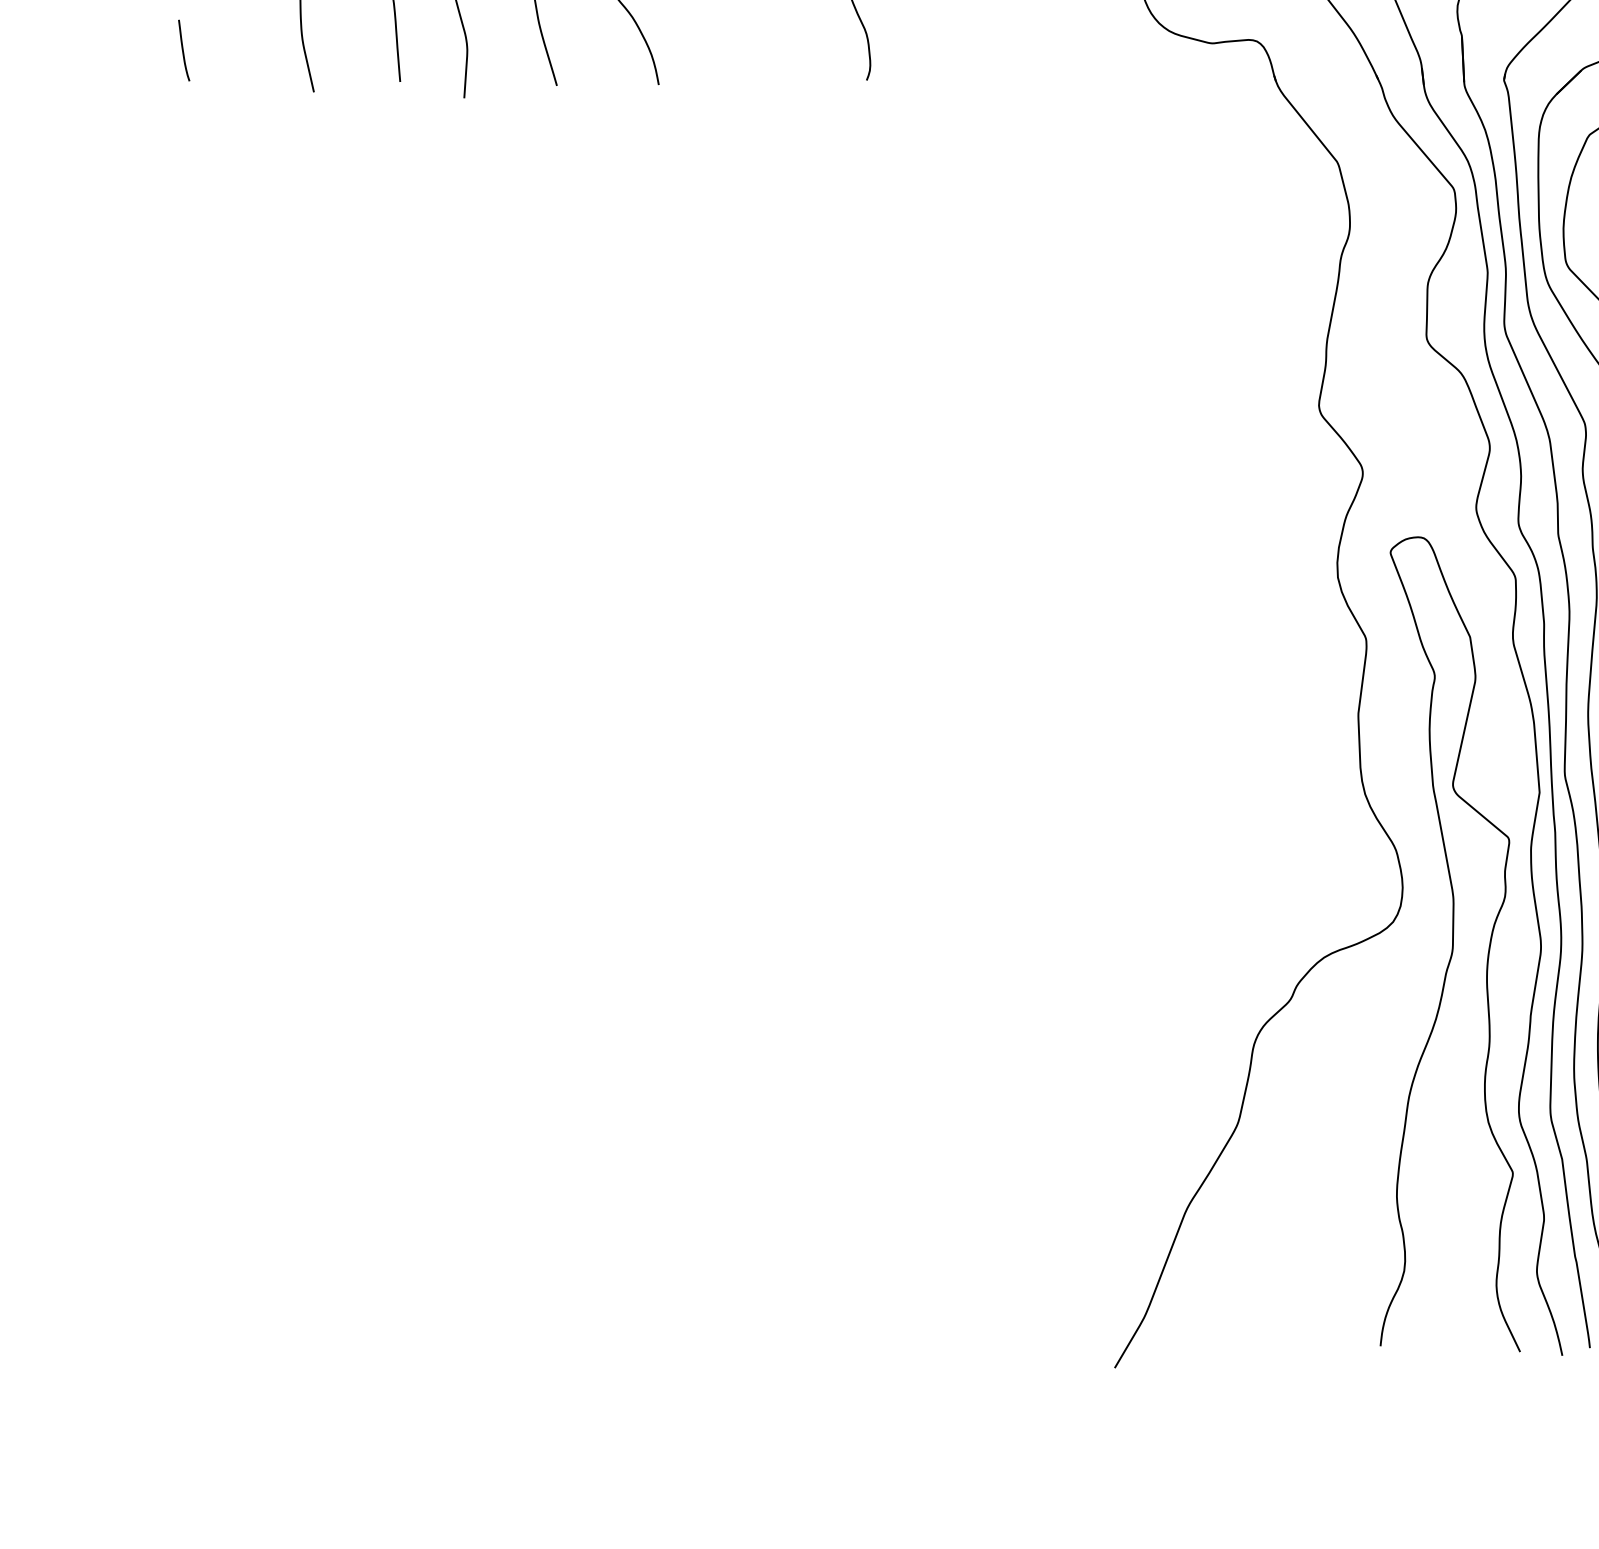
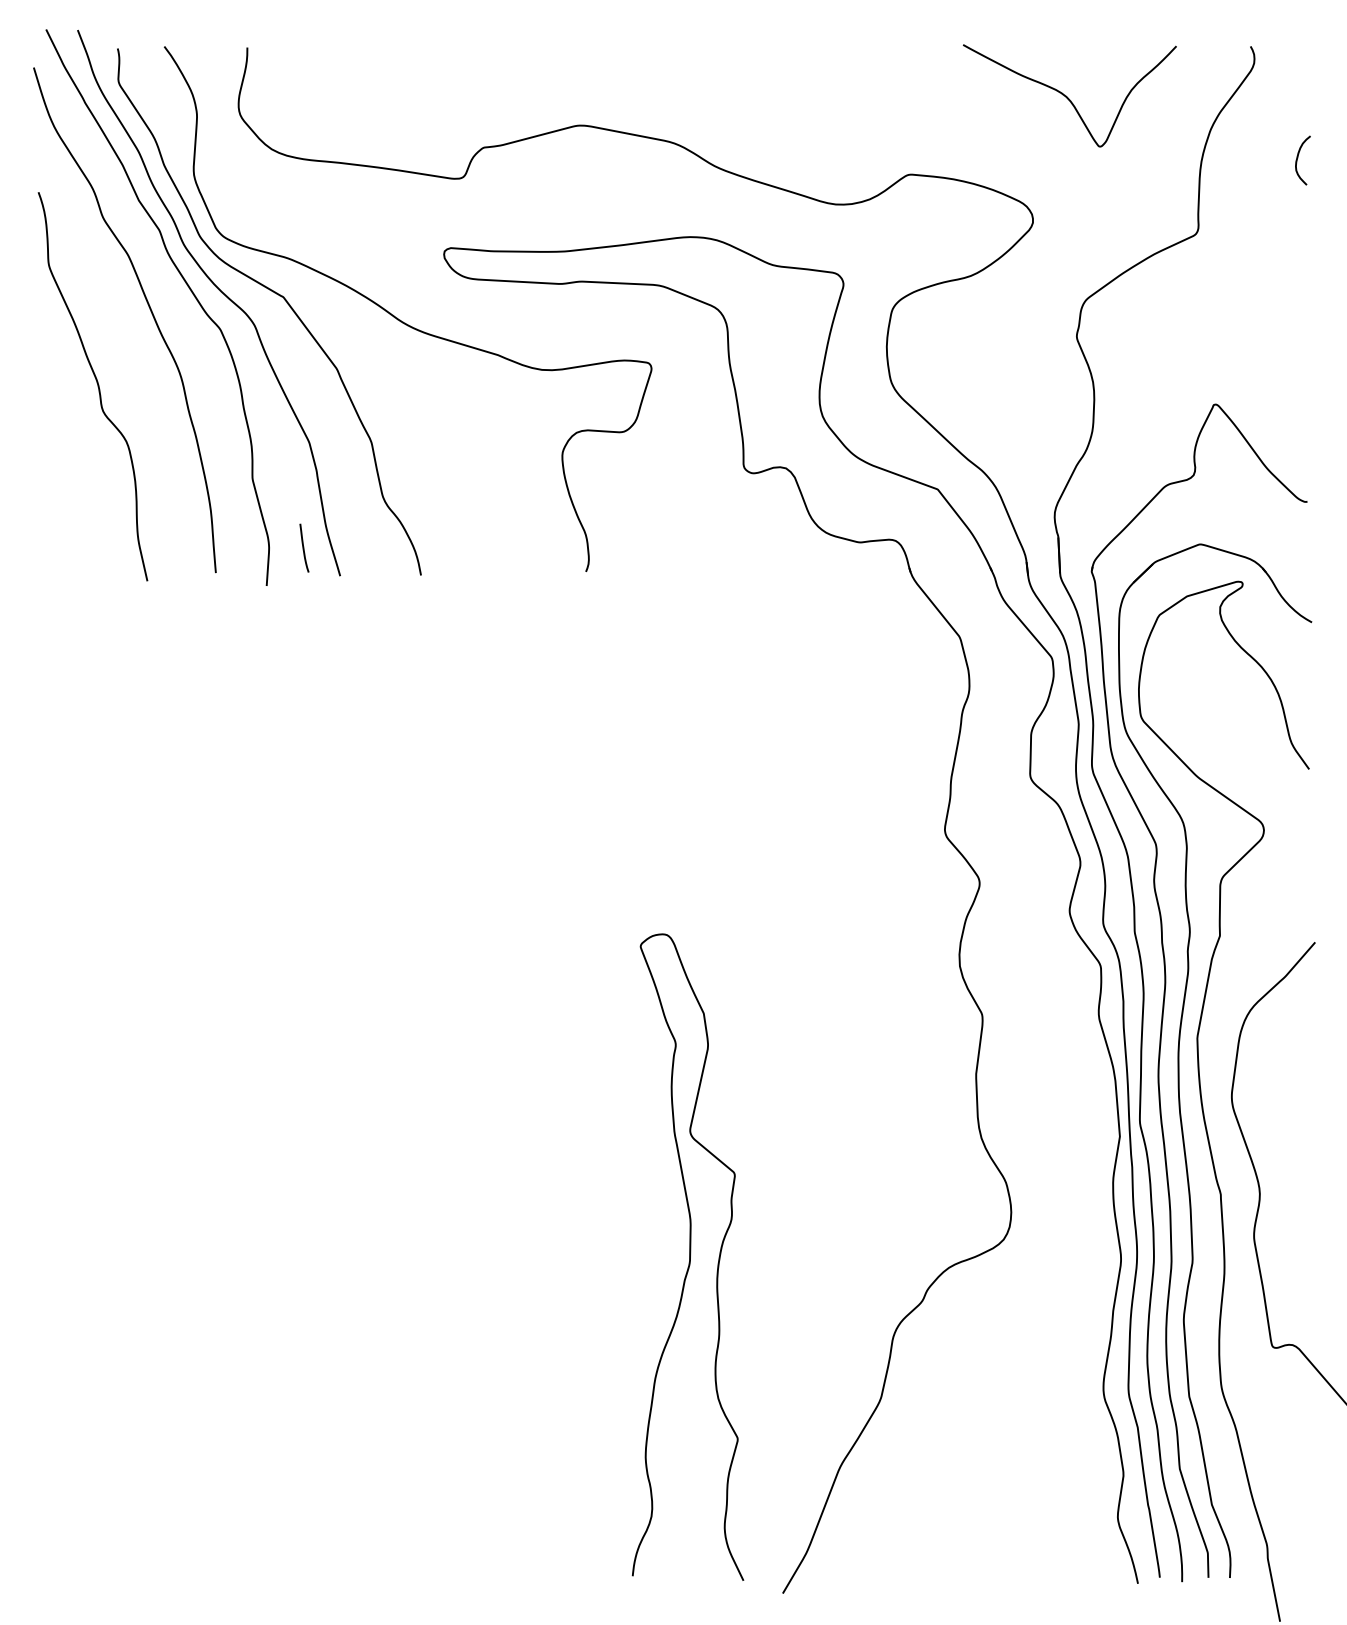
curve: (184, 49) -> (304, 547), moved
curve: (1452, 943) -> (689, 1256), moved

